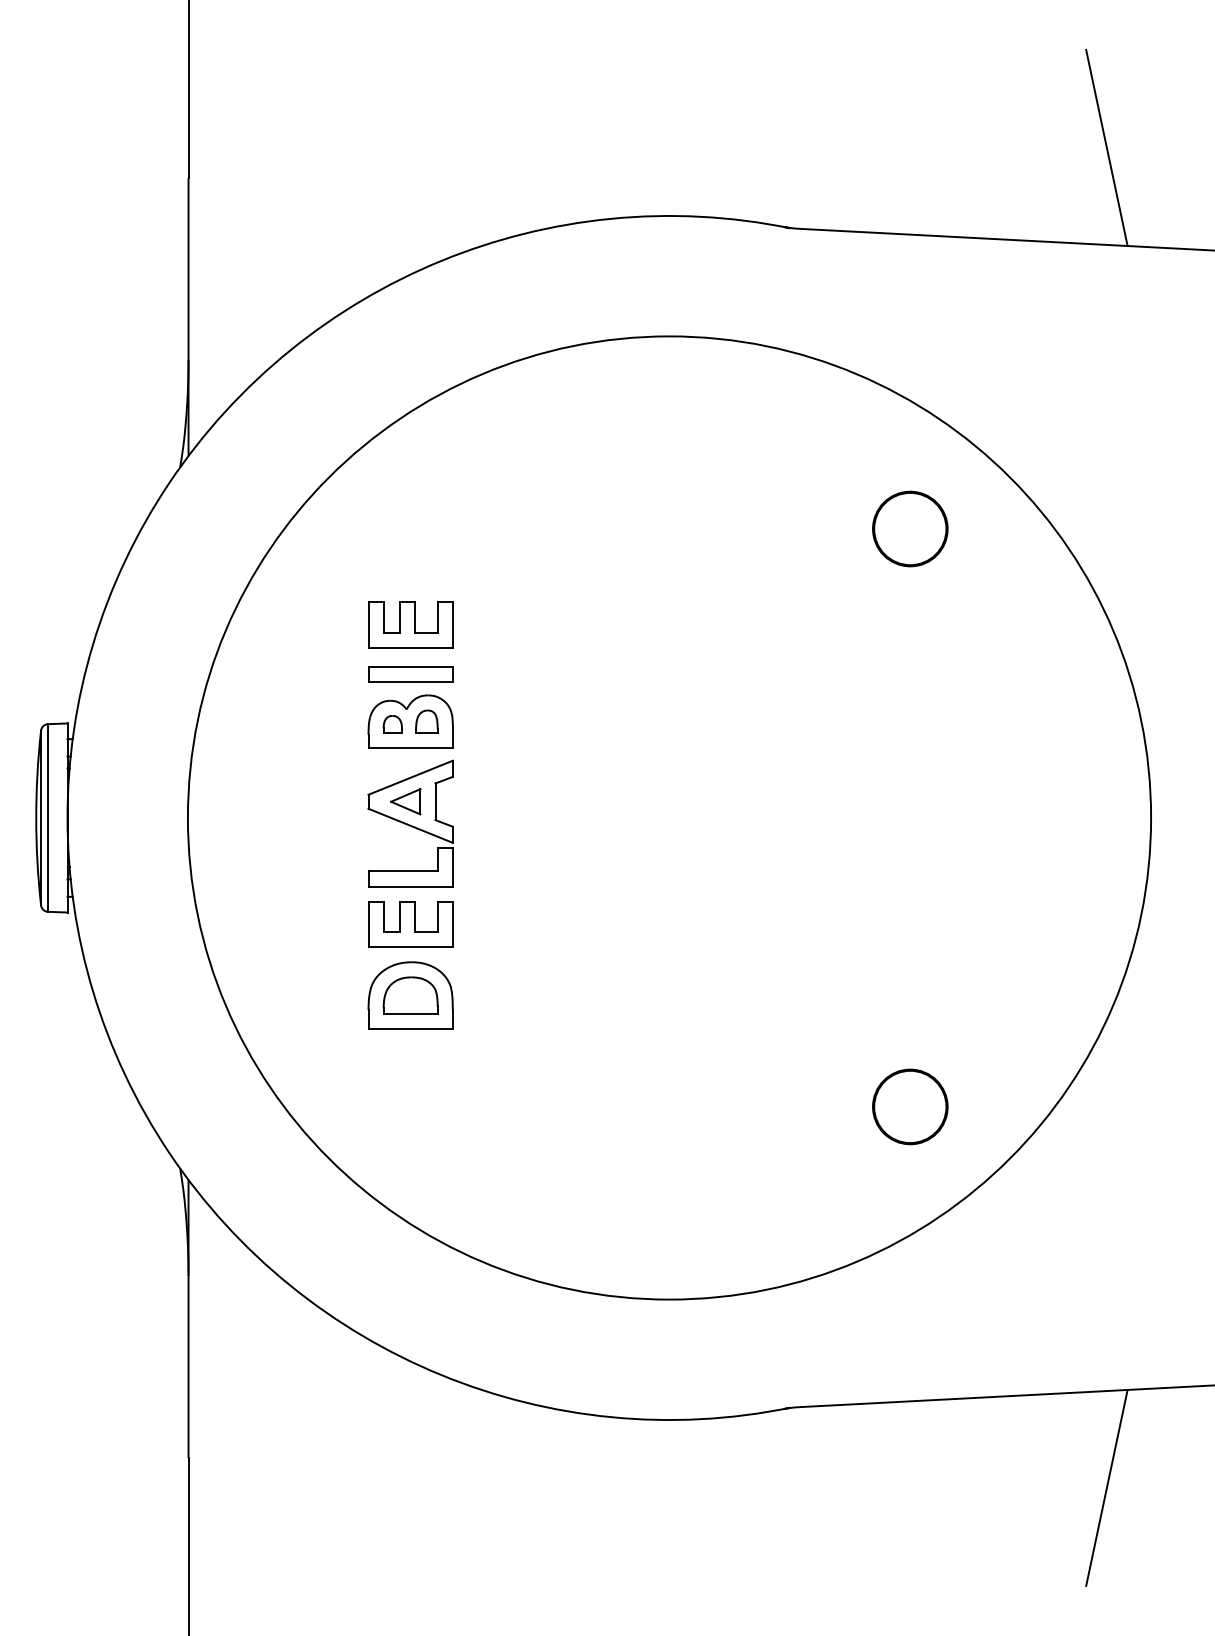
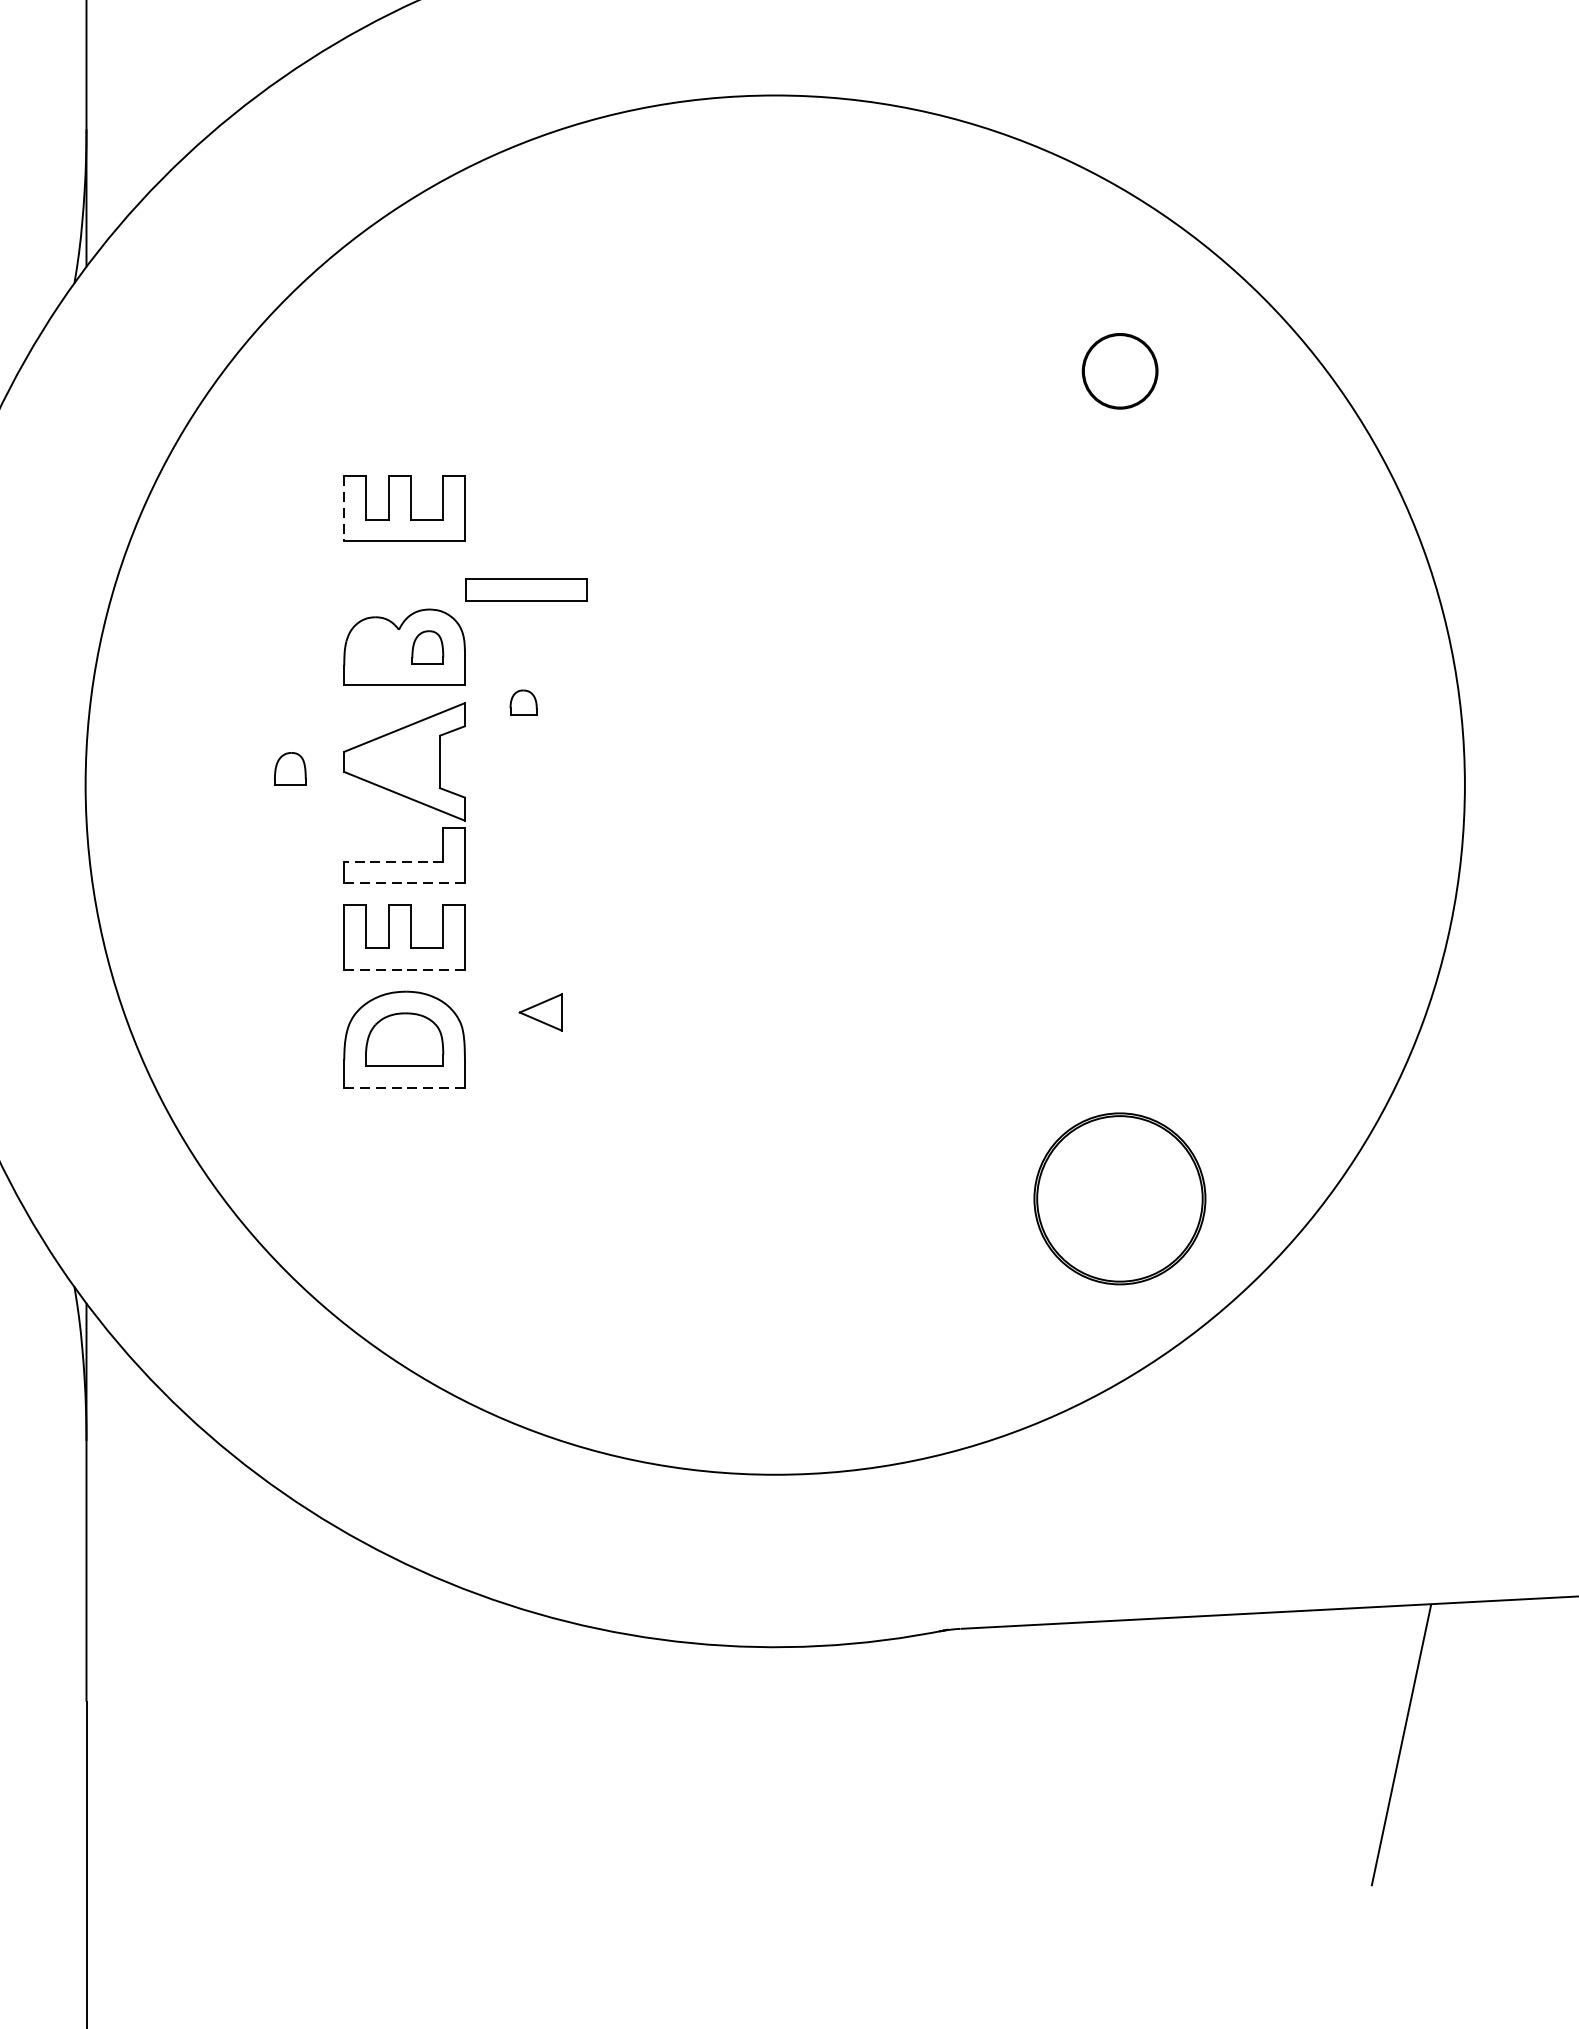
part: (910, 528) -> (1120, 370), size x0.7
line: (368, 625) -> (344, 509), solid -> dashed
part: (410, 674) -> (526, 589), moved
part: (392, 724) -> (523, 702), moved
part: (405, 801) -> (540, 1012), moved
part: (330, 806) -> (289, 768), added
line: (403, 871) -> (394, 861), solid -> dashed
line: (411, 886) -> (405, 883), solid -> dashed
line: (411, 947) -> (405, 970), solid -> dashed
line: (411, 1029) -> (405, 1088), solid -> dashed
part: (910, 1106) -> (1120, 1198), size x1.6

